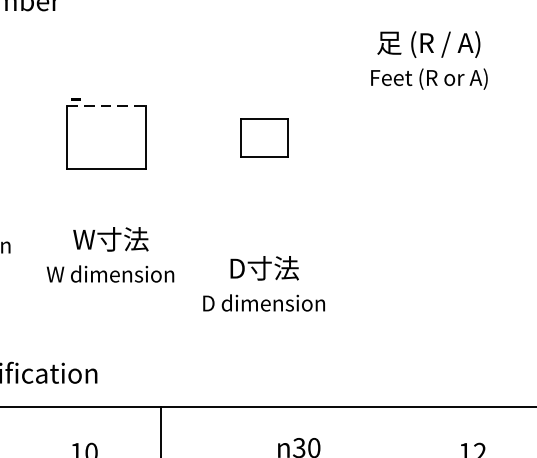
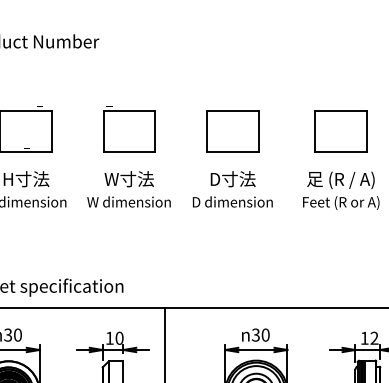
text: (429, 60) -> (341, 190), moved
line: (106, 105) -> (129, 110), dashed -> solid
part: (263, 137) -> (232, 131), size x1.67
part: (428, 137) -> (340, 131), added
text: (109, 255) -> (128, 189), moved
text: (263, 284) -> (232, 189), moved

